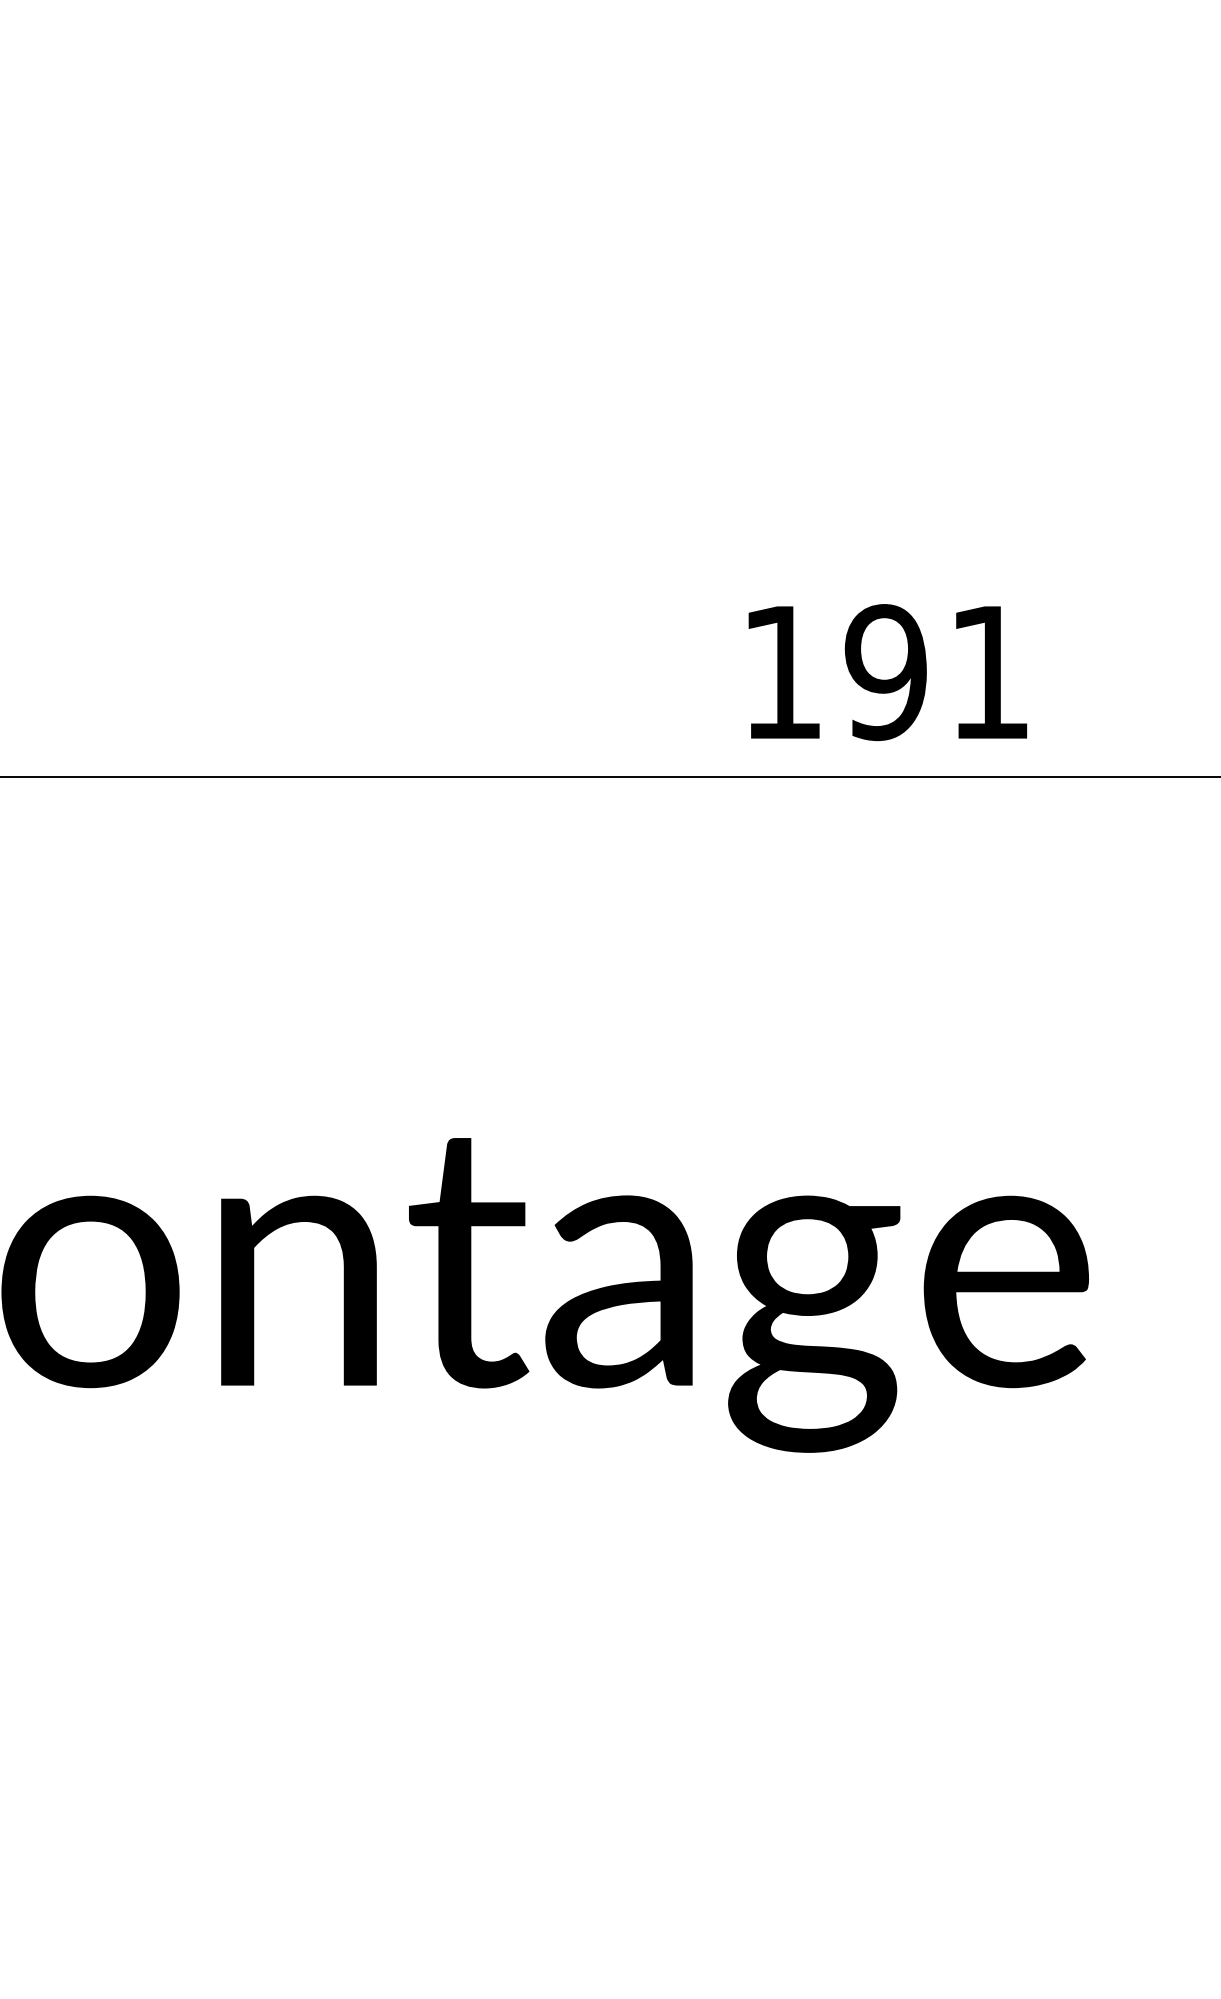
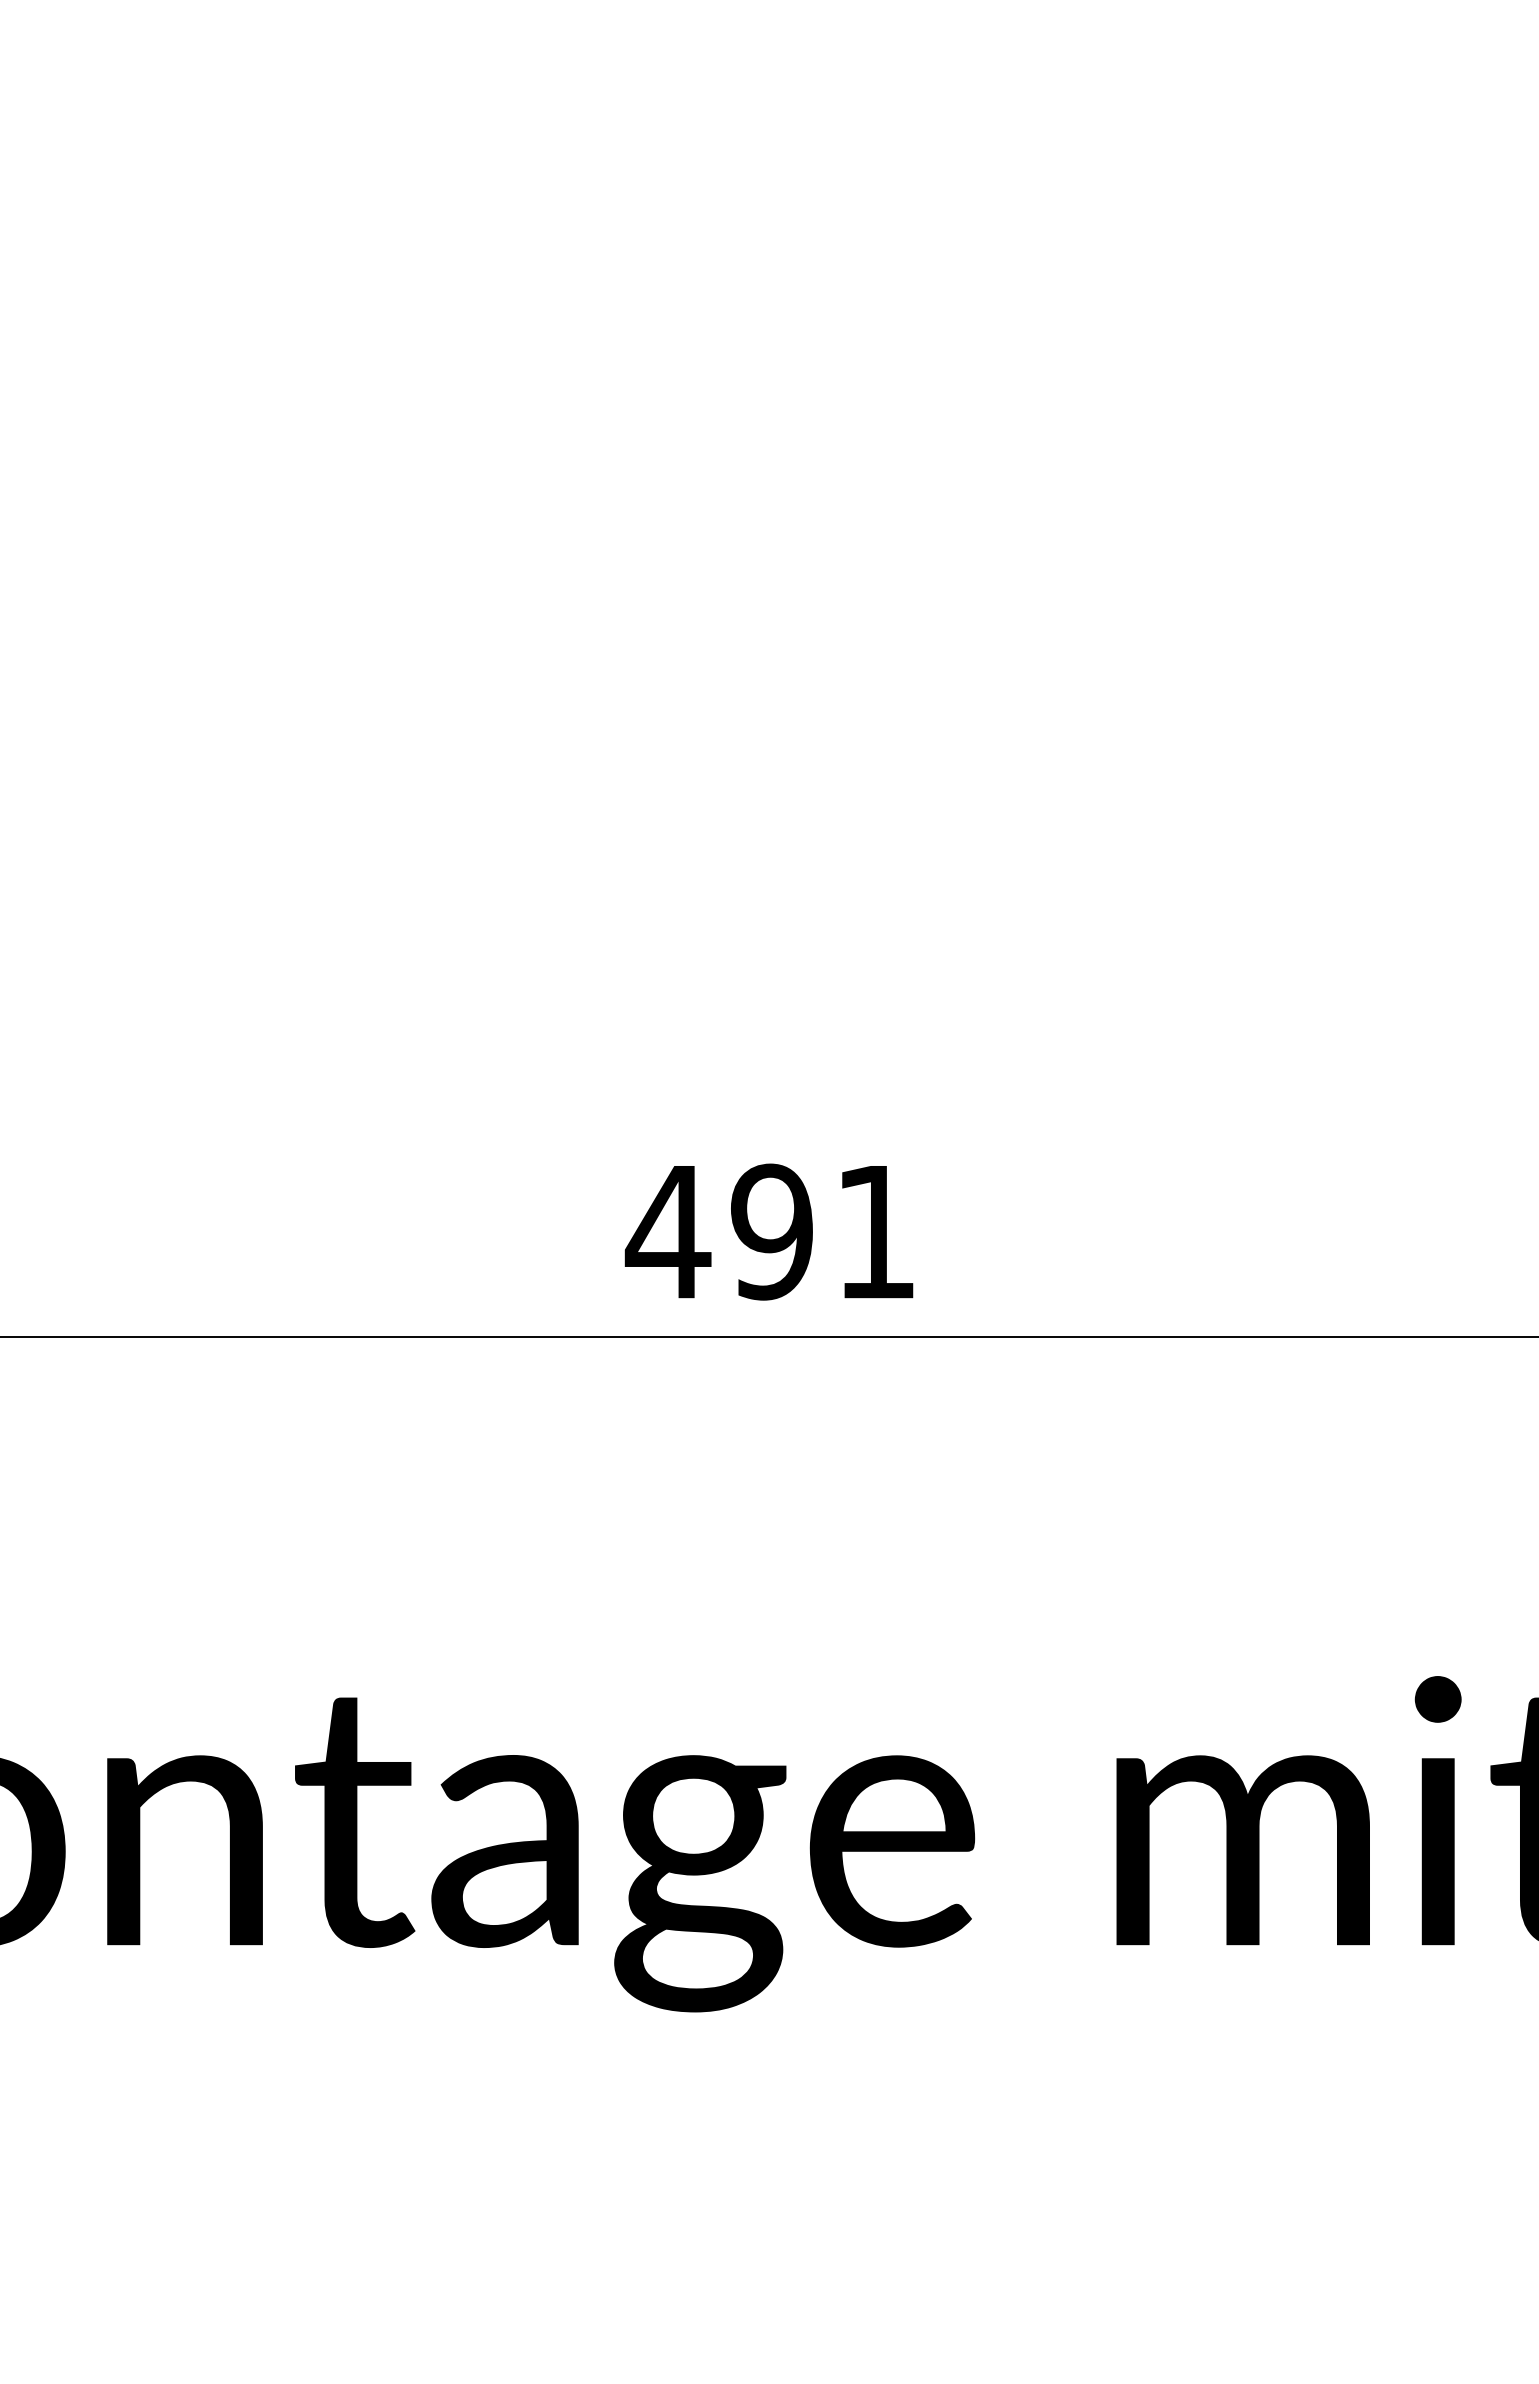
text: (781, 672) -> (667, 1232), 191 -> 491

